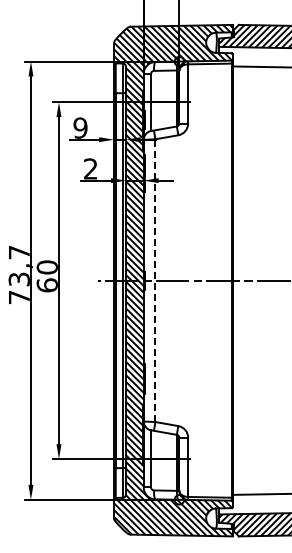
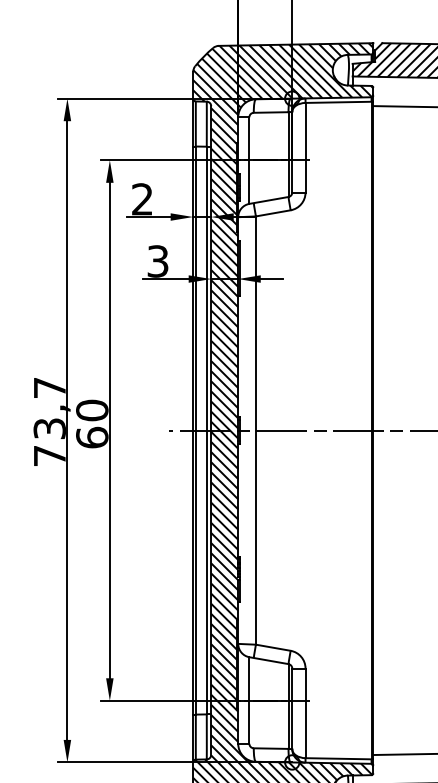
text: (80, 127) -> (142, 198), 9 -> 2
text: (90, 168) -> (157, 260), 2 -> 3
line: (155, 280) -> (256, 430), dashed -> solid

